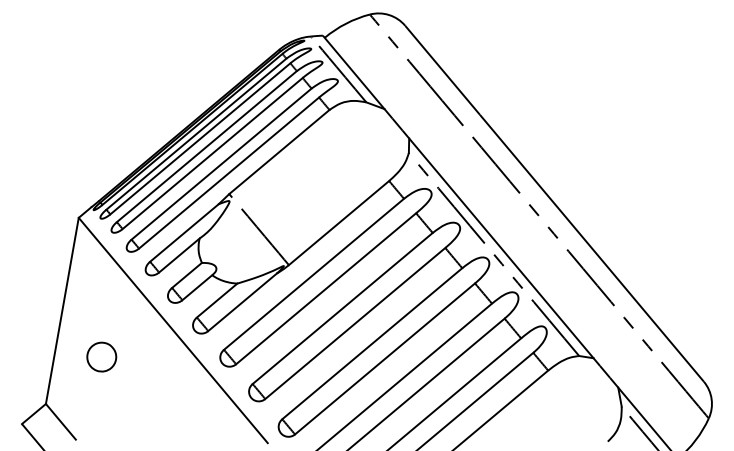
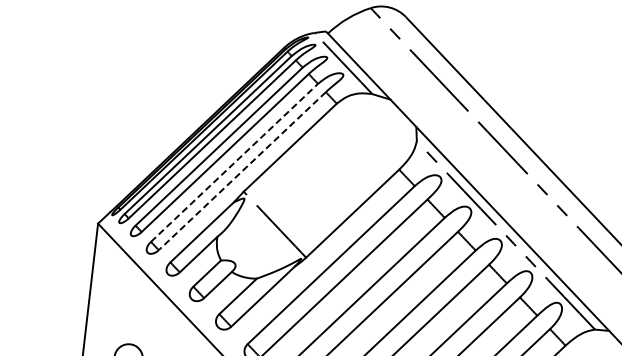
line: (221, 163) -> (234, 162), solid -> dashed
line: (228, 173) -> (241, 171), solid -> dashed

